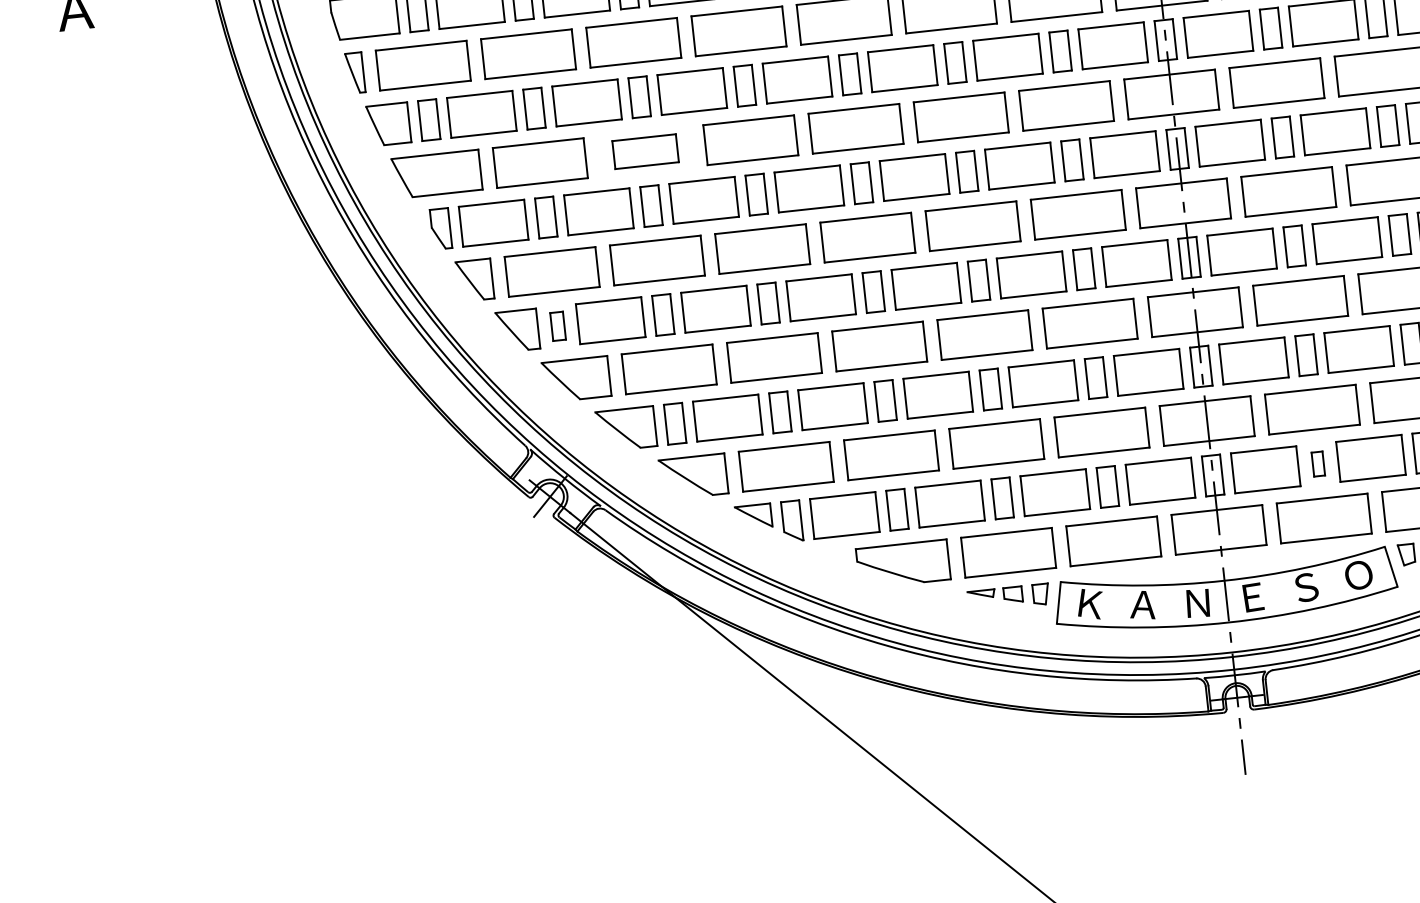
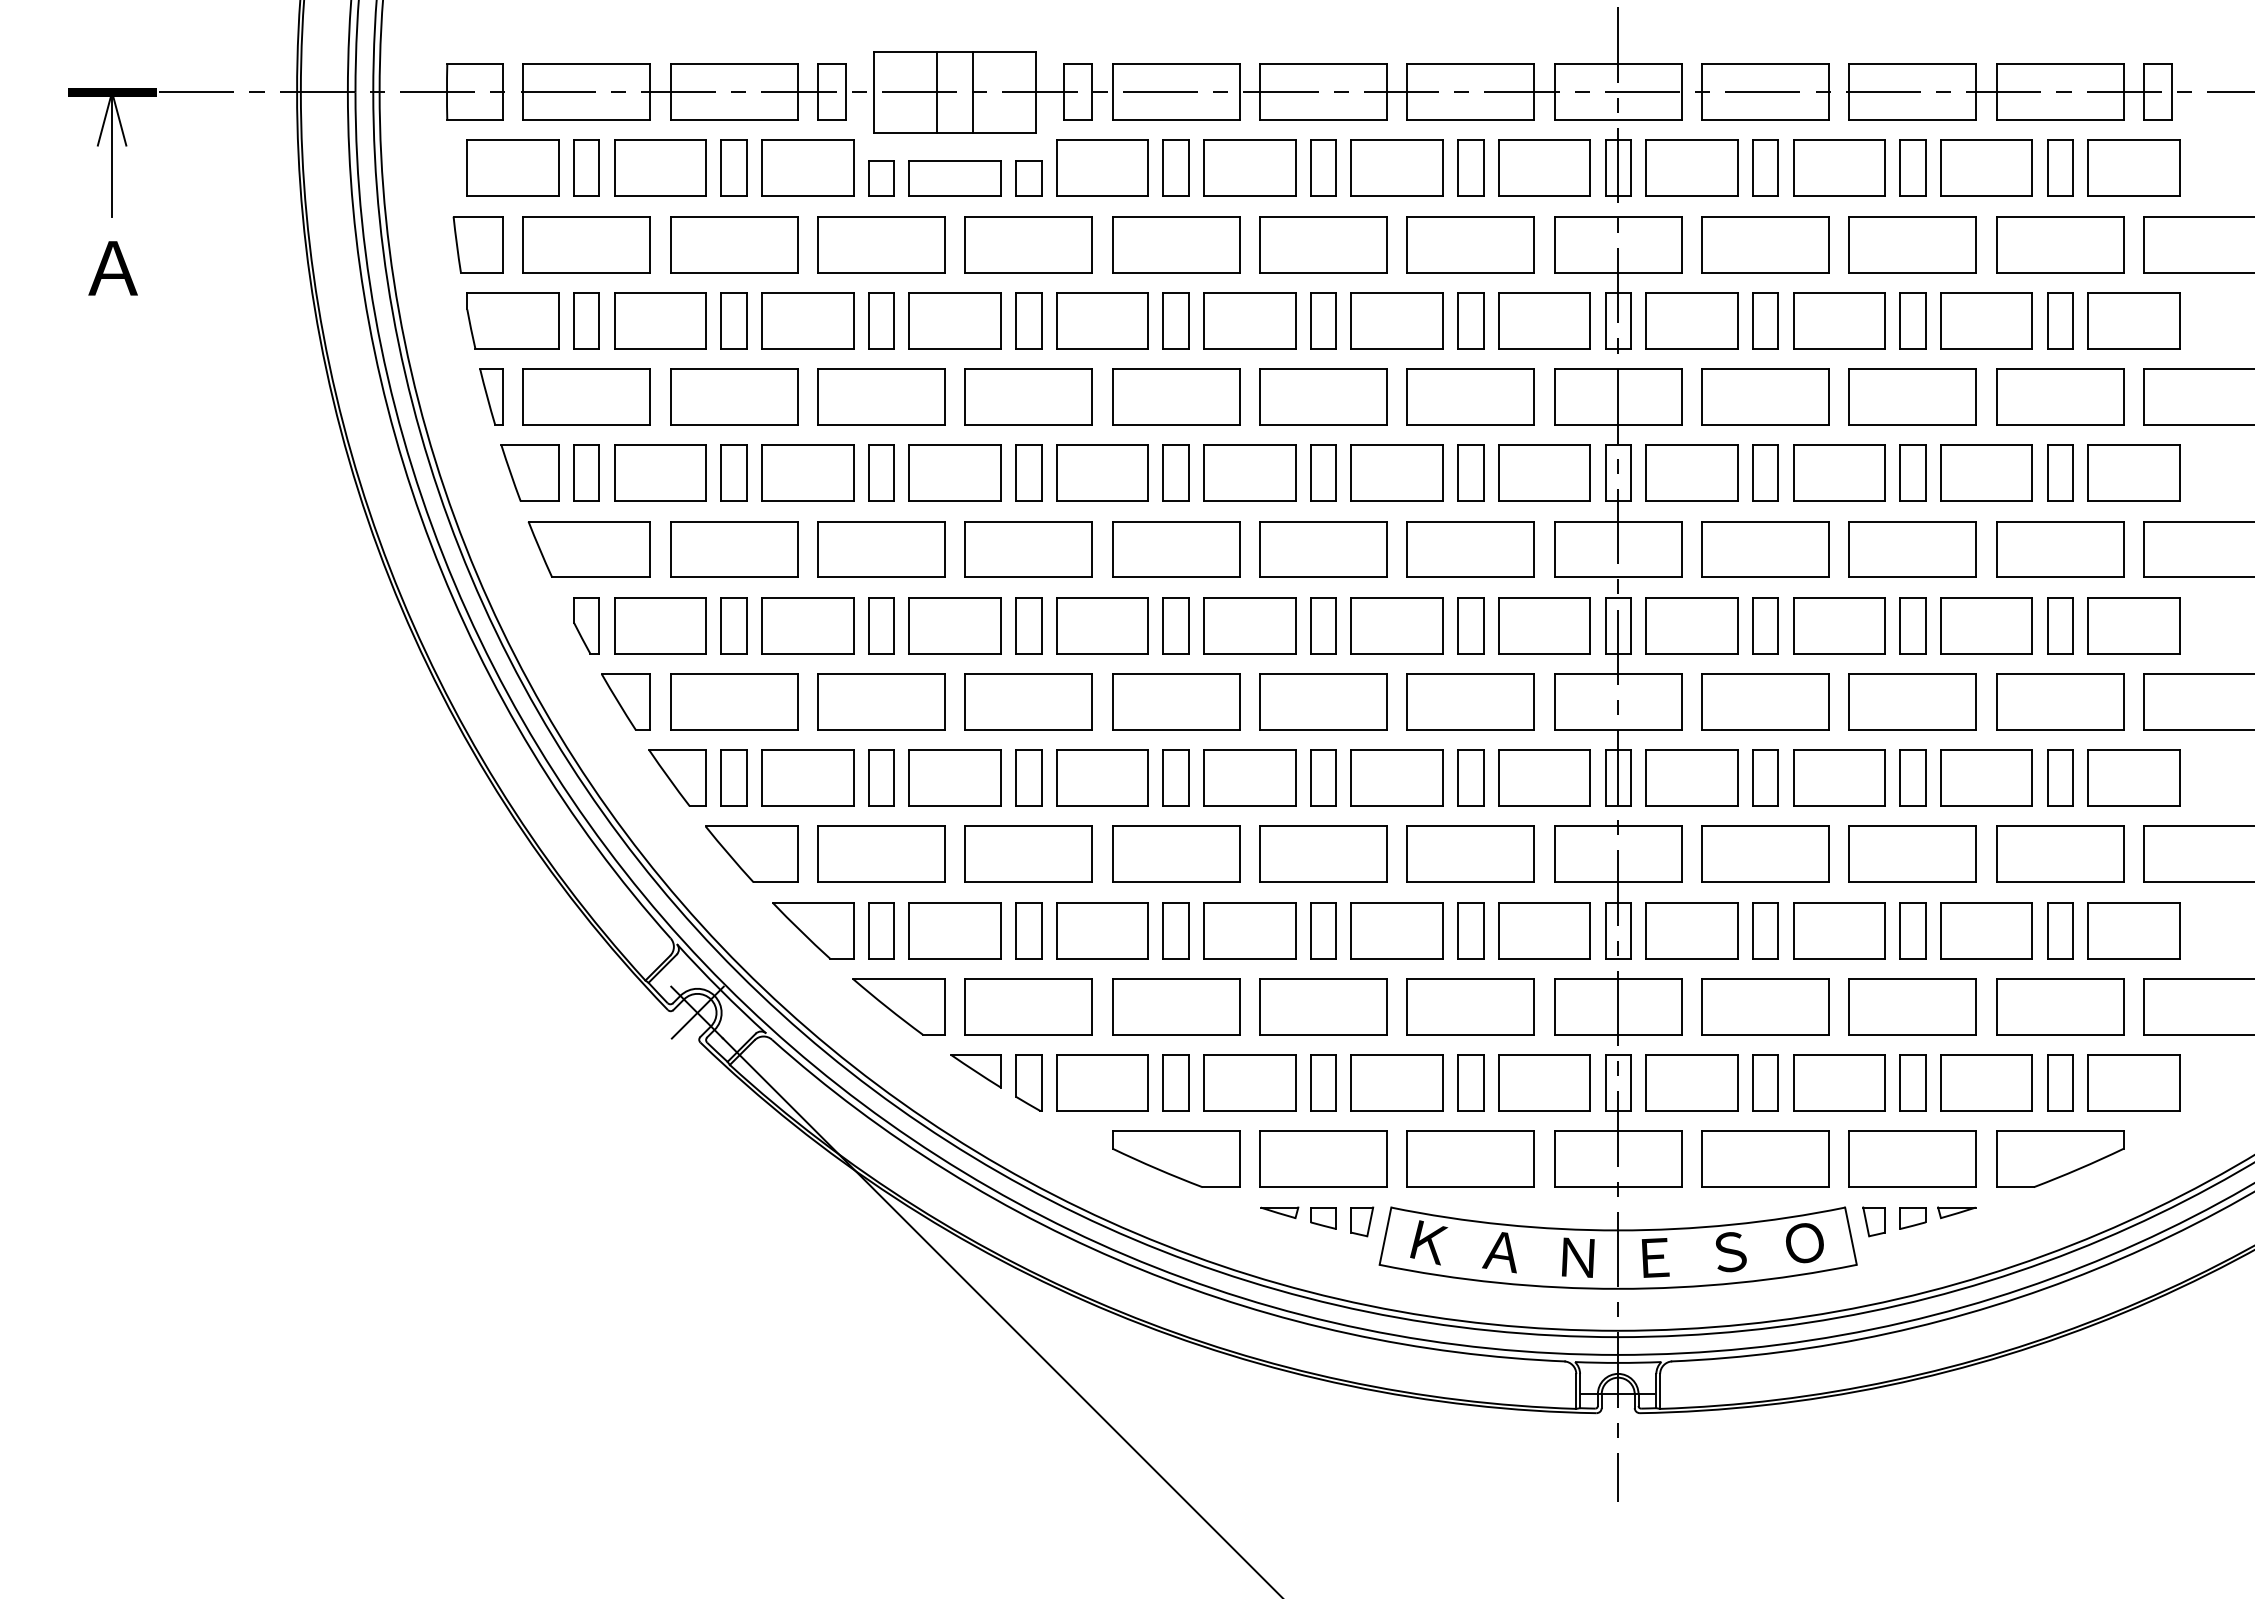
part: (645, 151) -> (881, 549), size x1.43
part: (557, 325) -> (733, 777), size x1.43
part: (1318, 463) -> (1765, 1082), size x1.67

